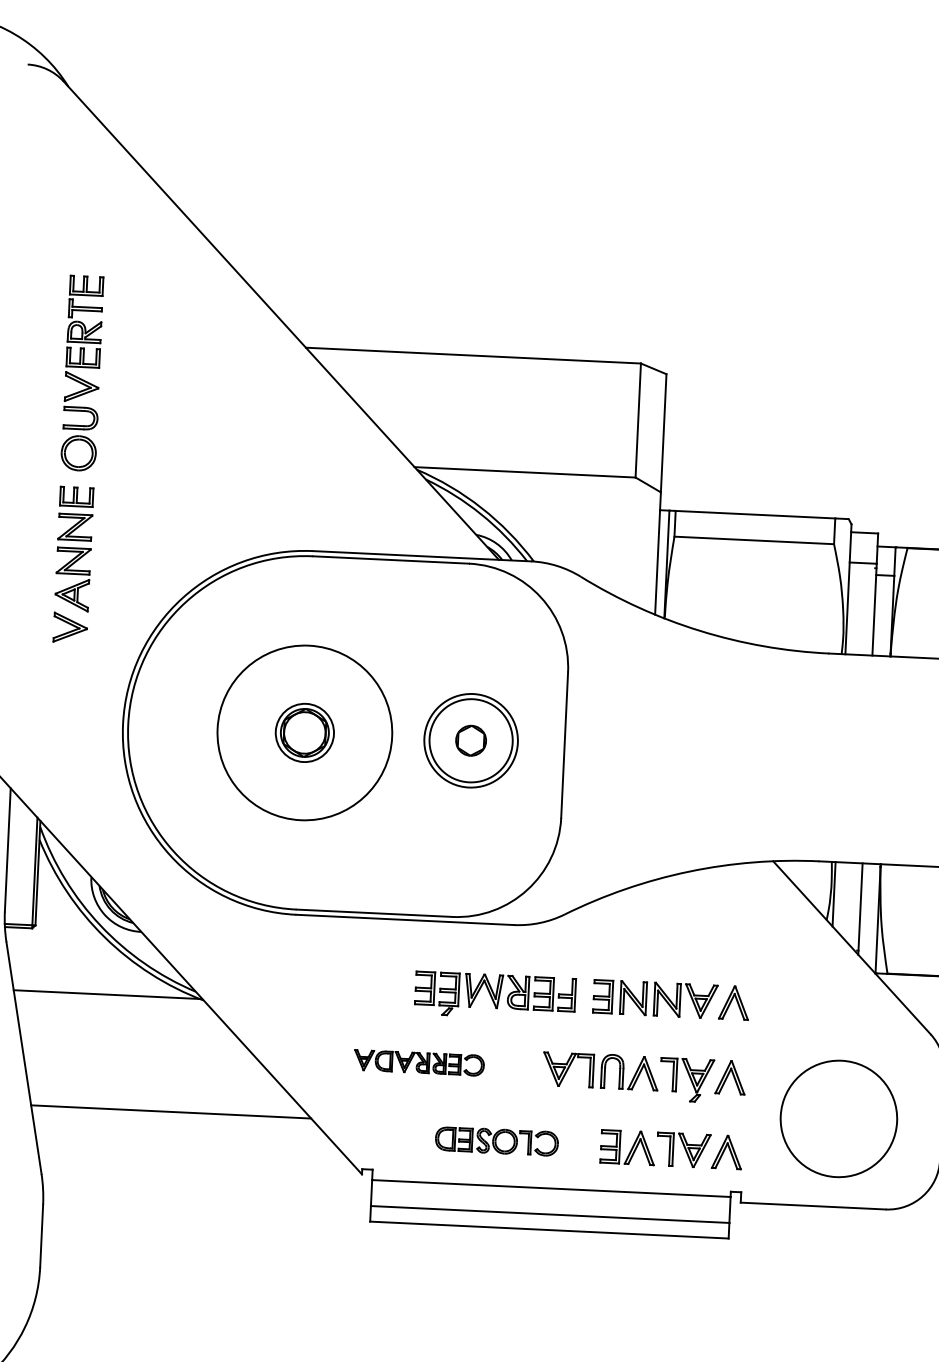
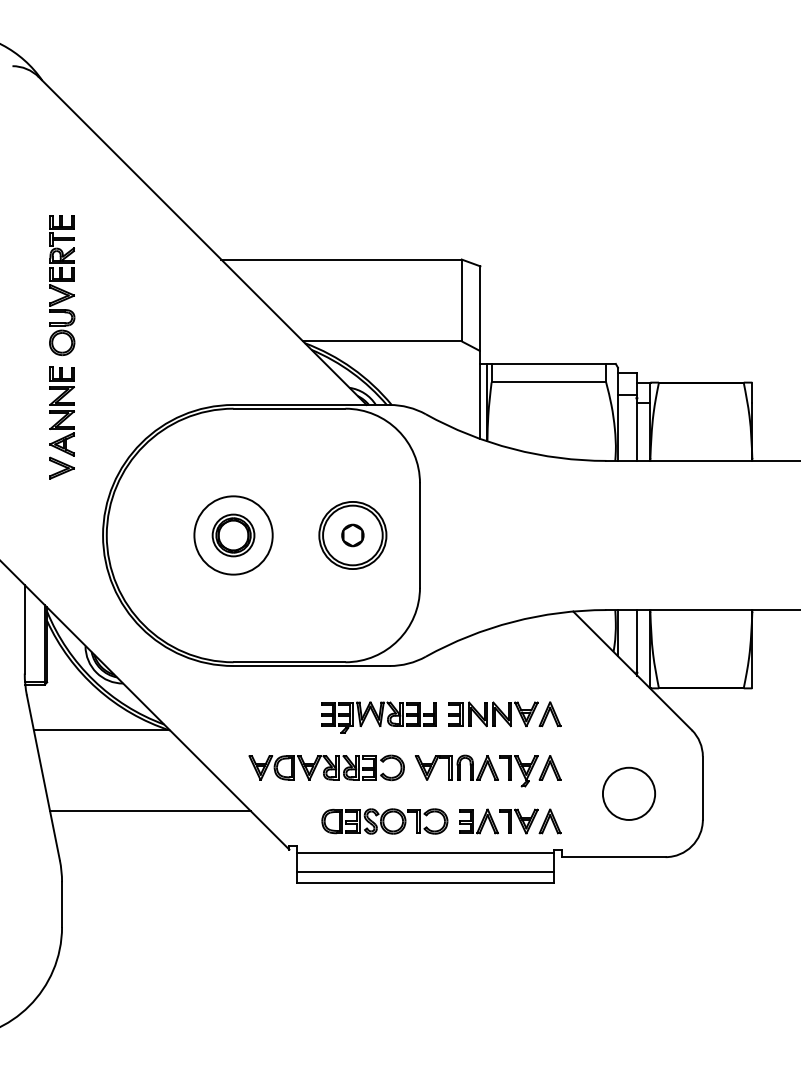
circle: (304, 732) -> (233, 535), size x0.62
part: (419, 1062) -> (326, 767), size x1.67
circle: (838, 1118) -> (628, 793), size x0.62
part: (496, 1141) -> (384, 821), size x1.43

